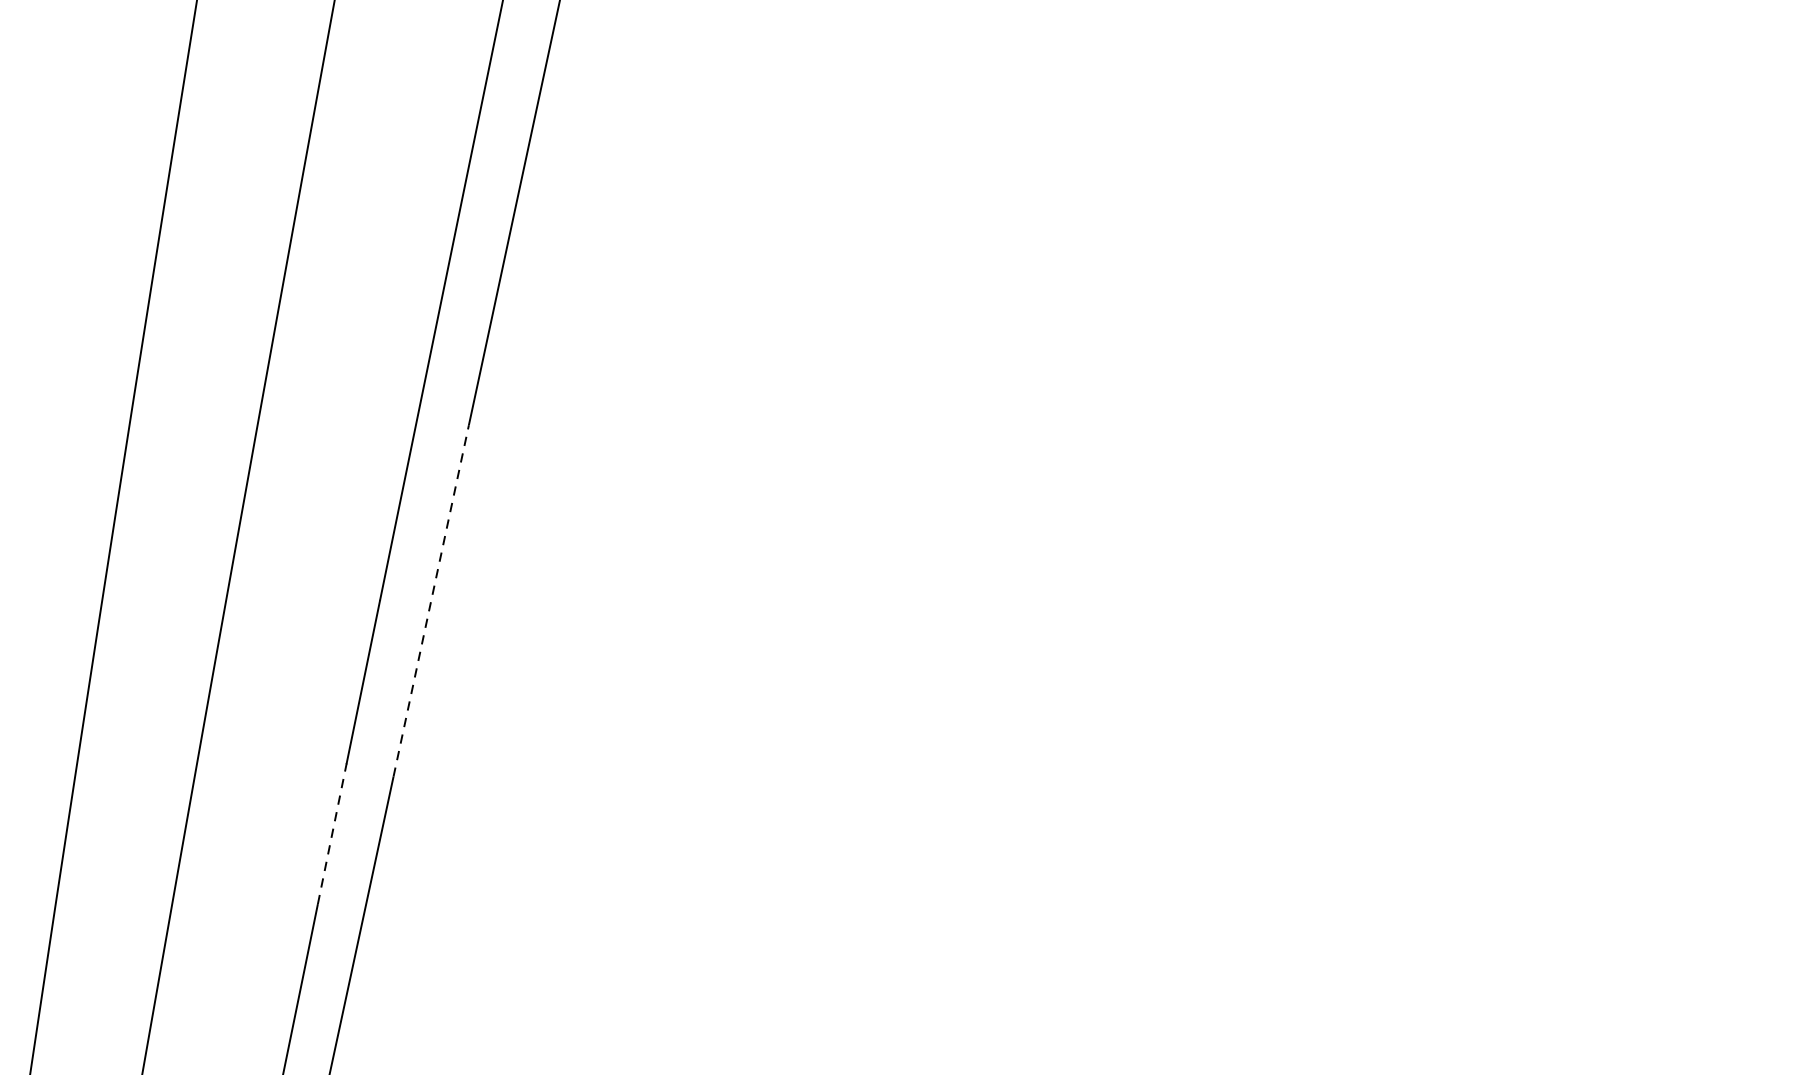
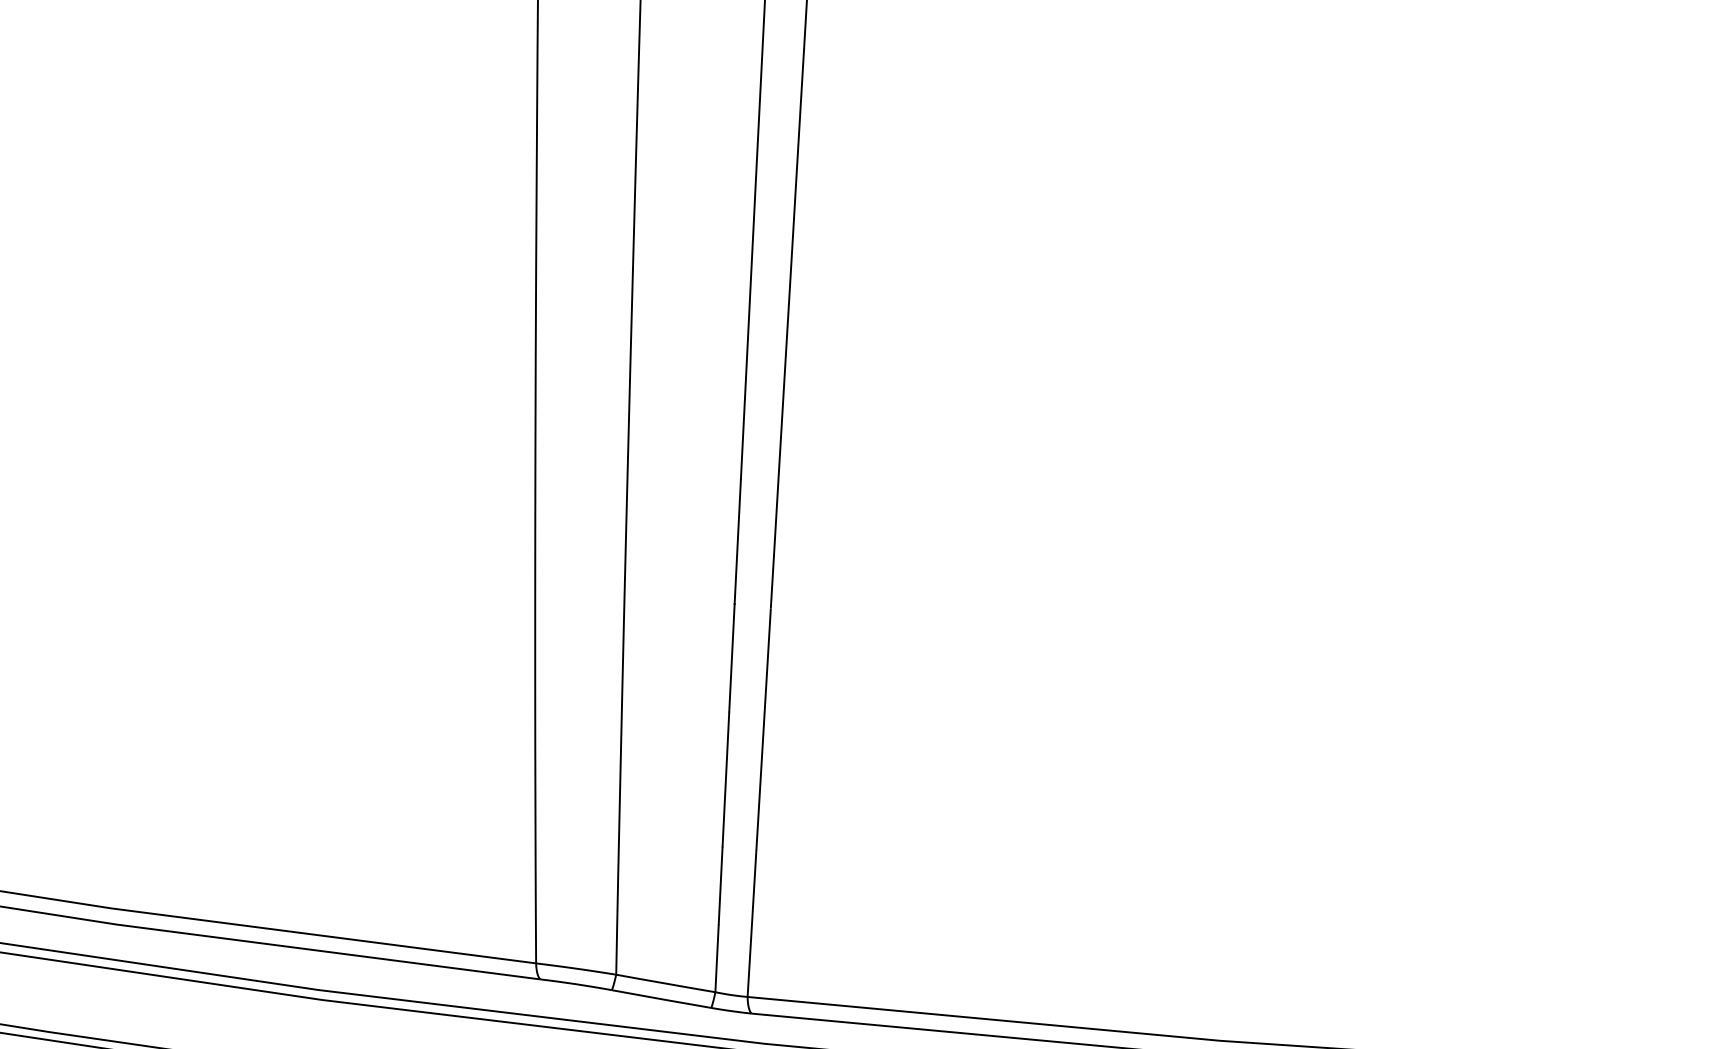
line: (430, 602) -> (778, 475), dashed -> solid
line: (331, 833) -> (731, 657), dashed -> solid

